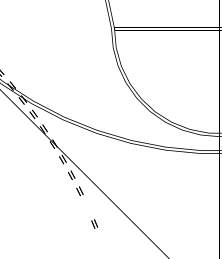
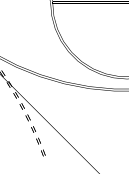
part: (87, 207) -> (33, 129), added
part: (101, 240) -> (43, 152), added

